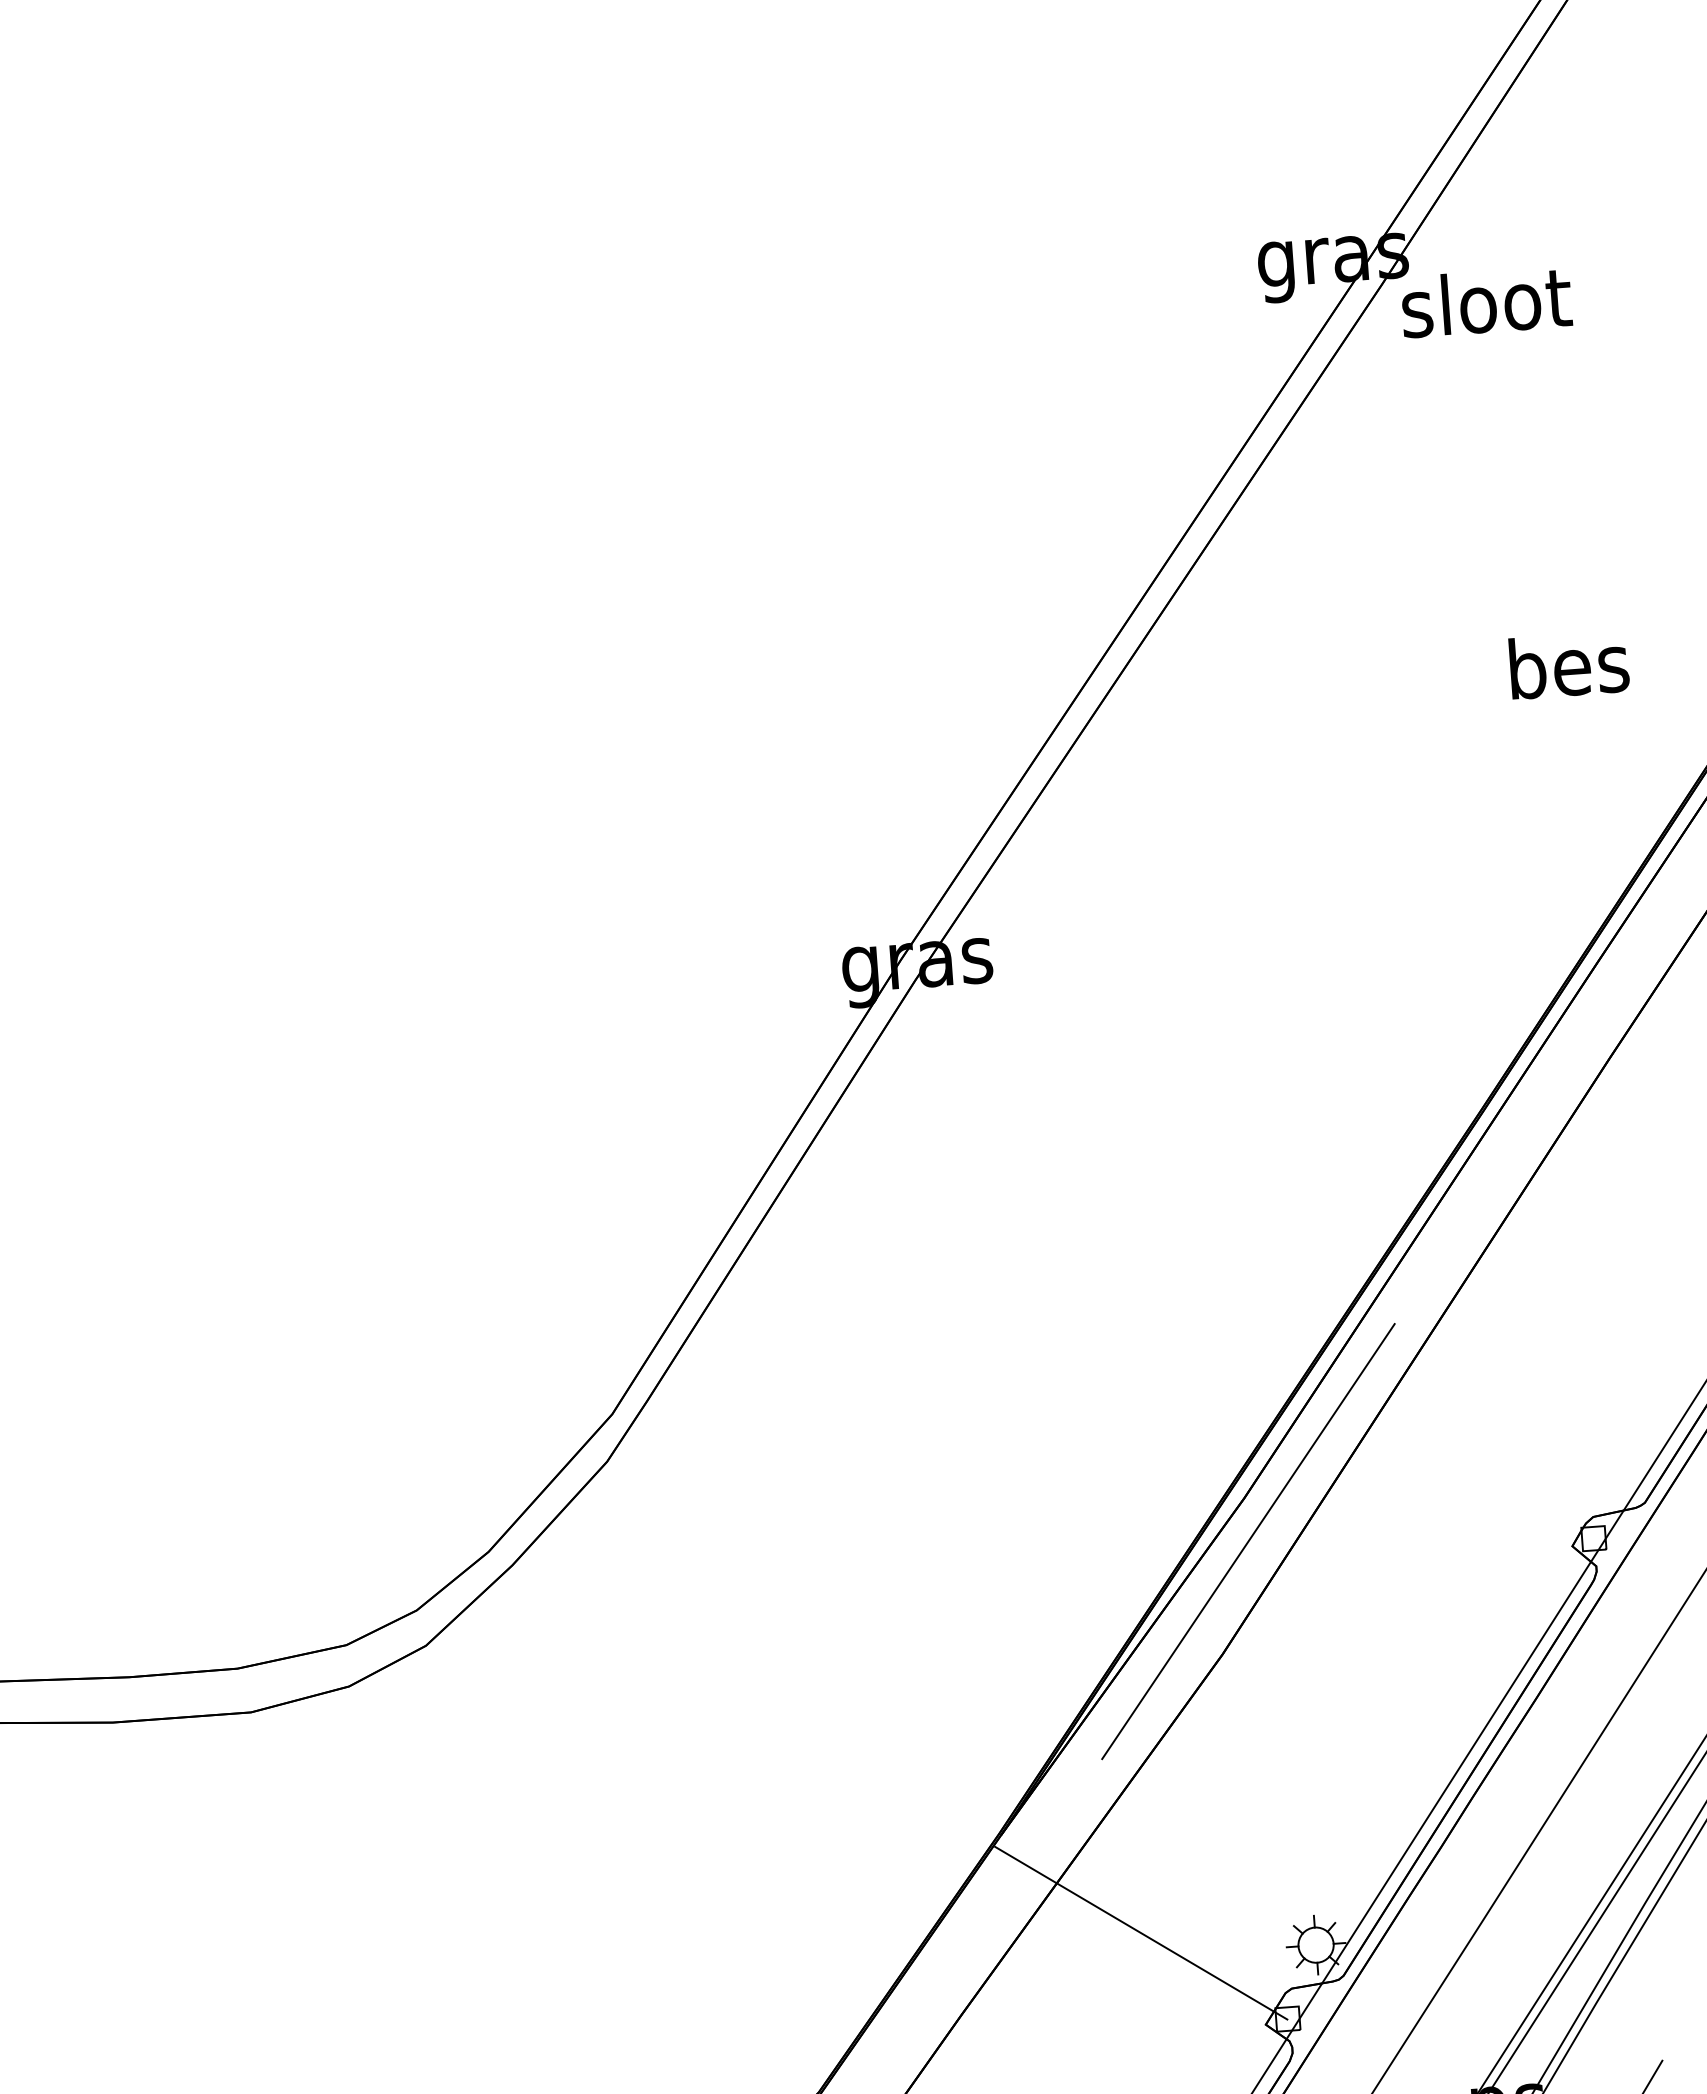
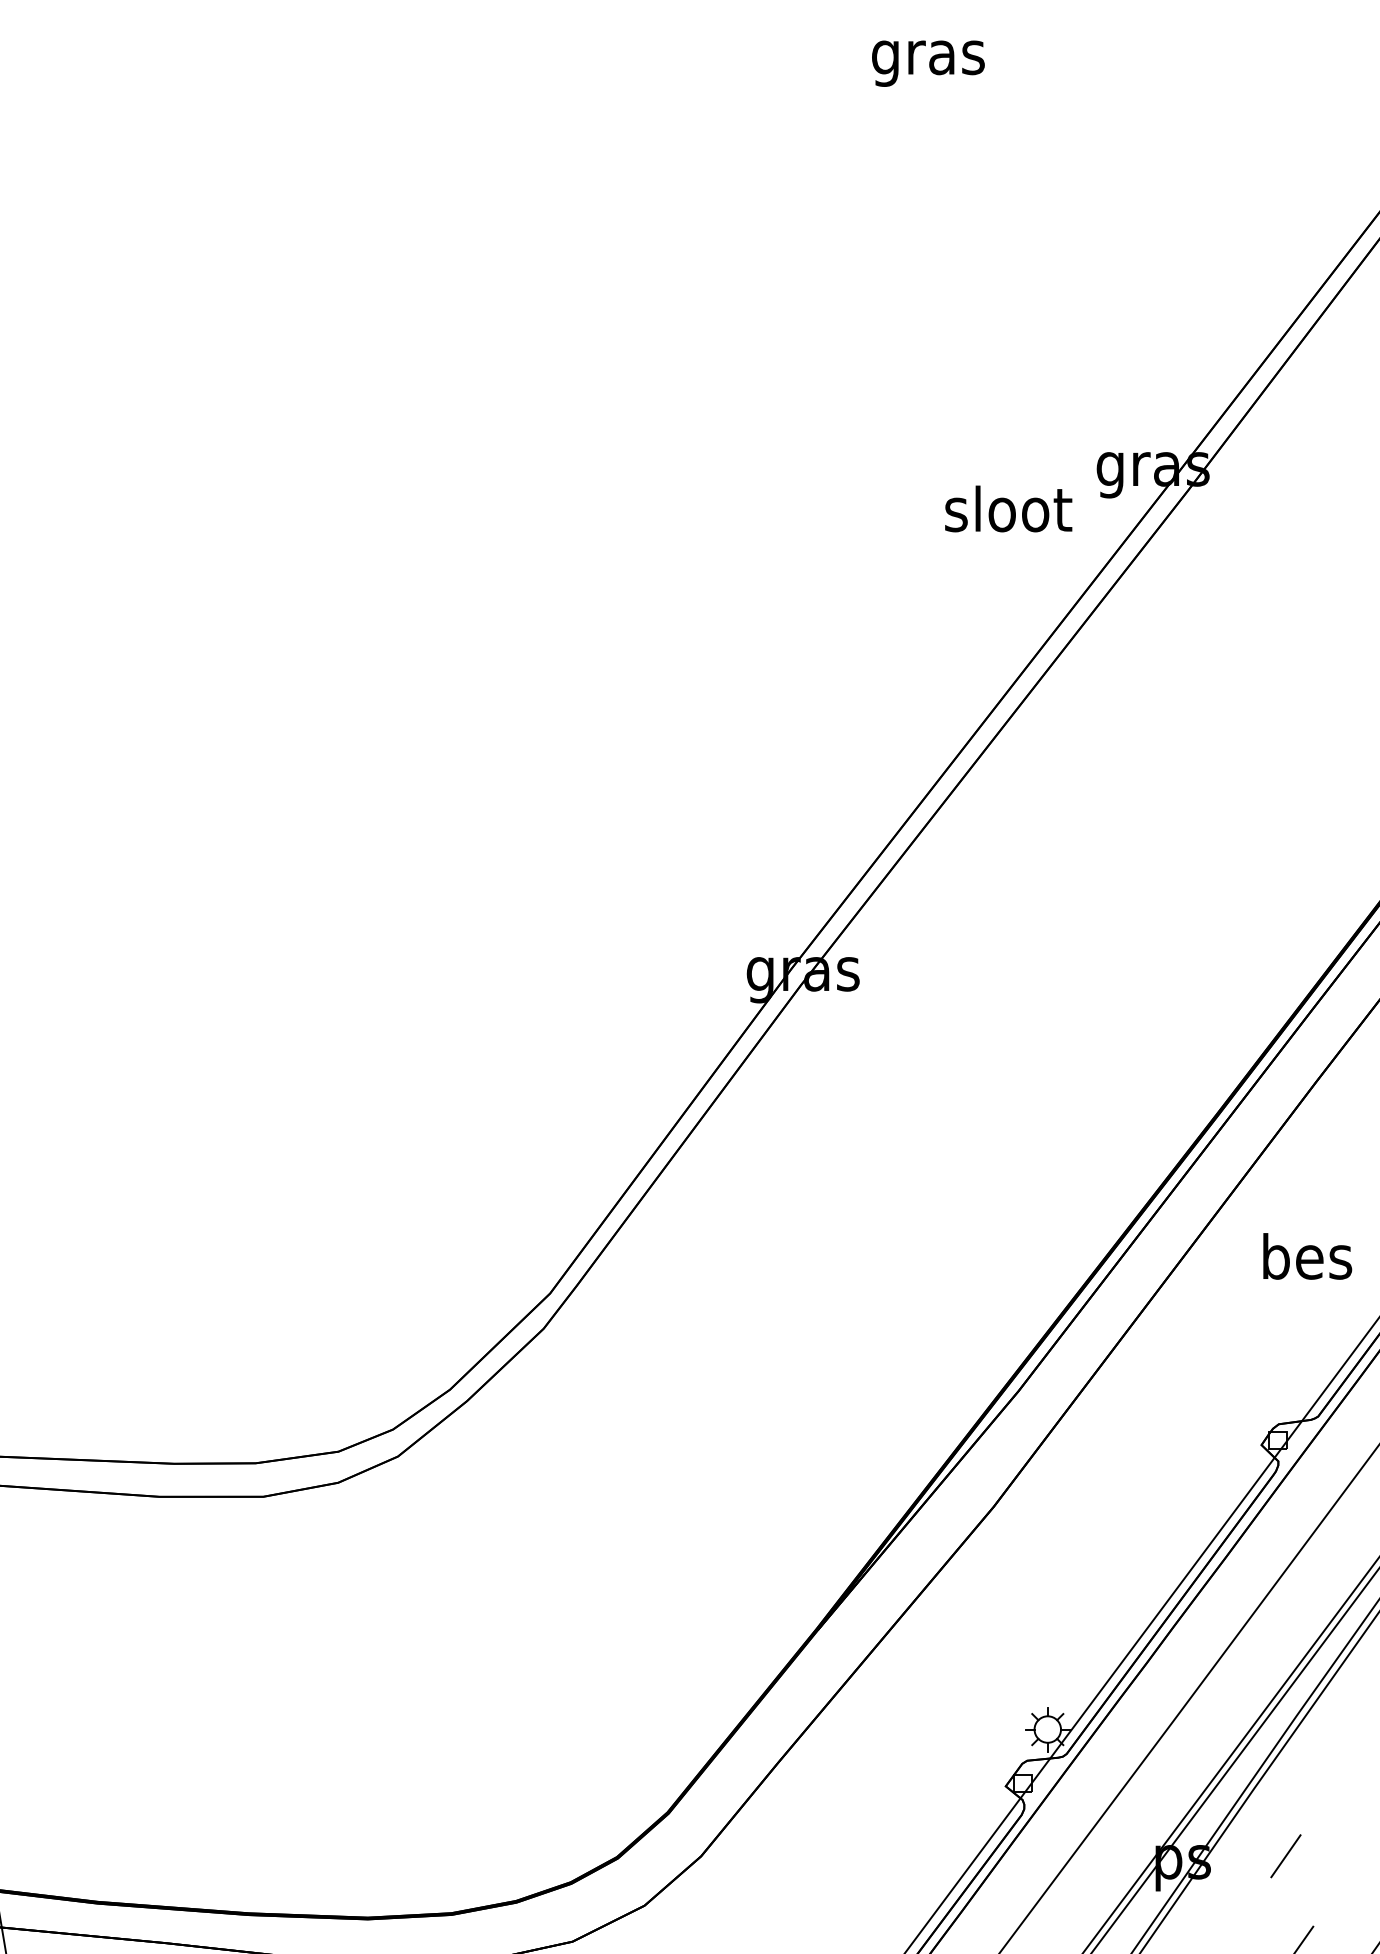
text: (1486, 301) -> (1008, 508), moved
text: (1569, 665) -> (1307, 1256), moved
line: (1247, 1541) -> (1018, 1423), removed
line: (1141, 1932) -> (917, 1710), removed

